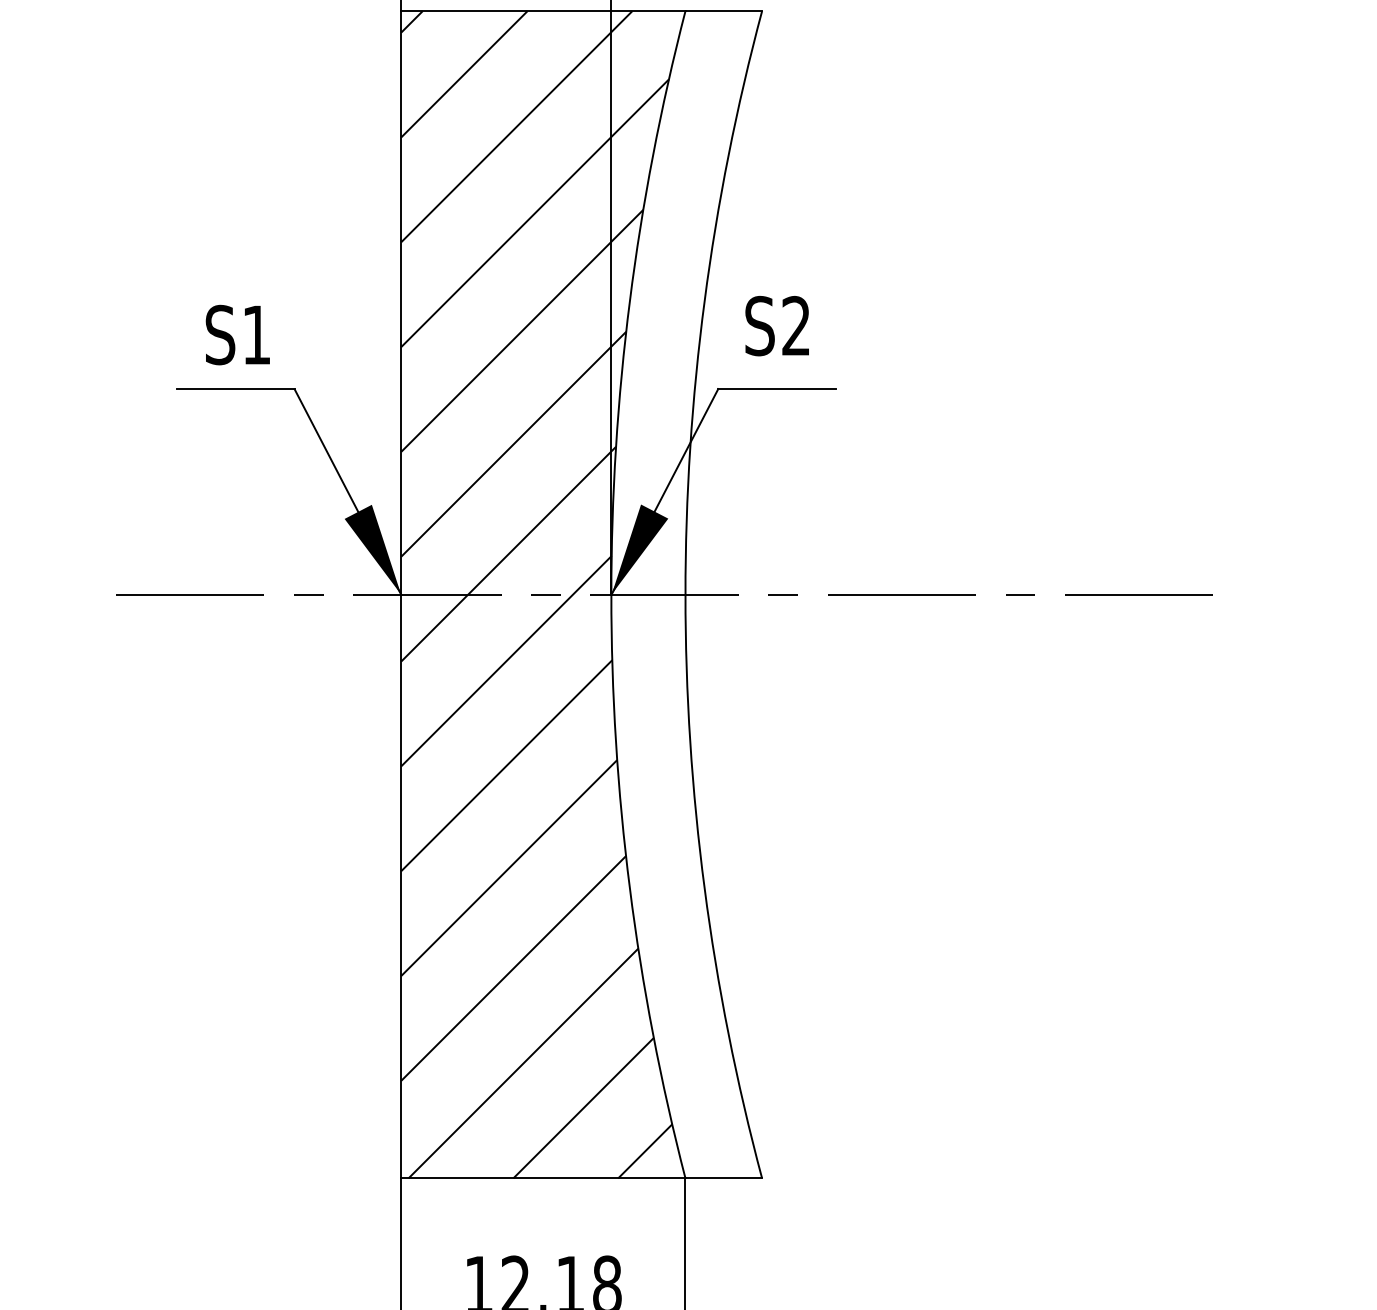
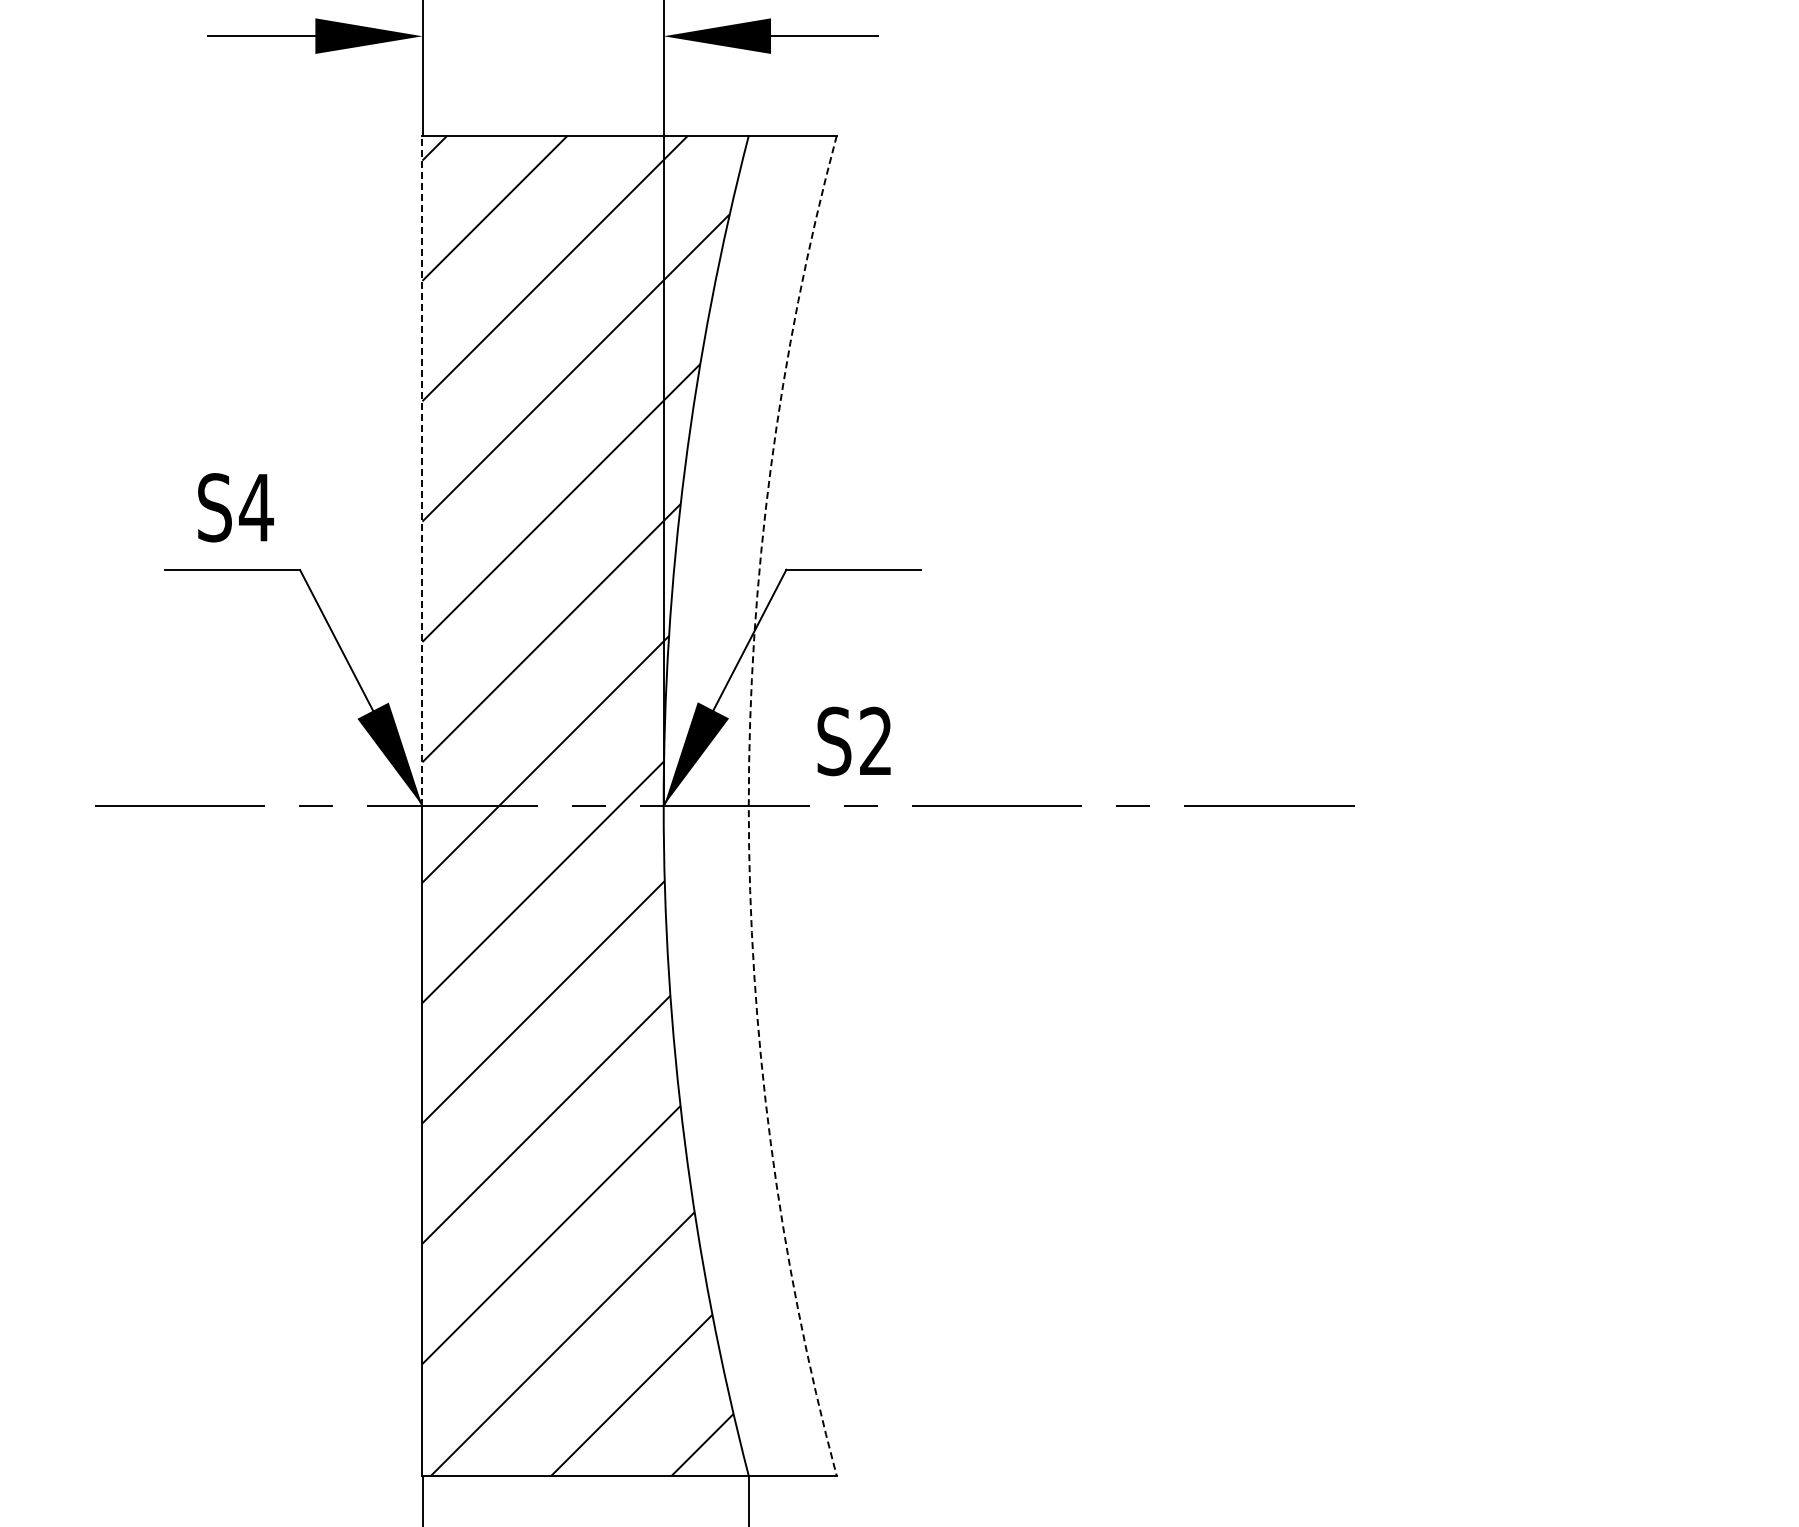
line: (401, 302) -> (422, 470), solid -> dashed
text: (776, 326) -> (853, 741), moved
text: (256, 334) -> (256, 507), S1 -> S4
arc: (685, 594) -> (748, 805), solid -> dashed

